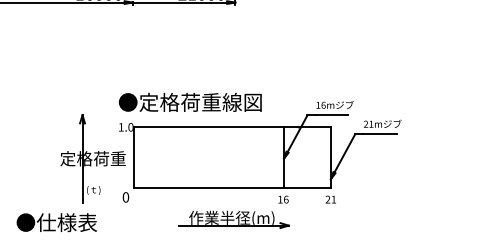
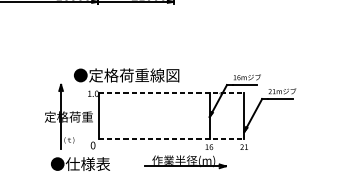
text: (189, 101) -> (125, 74), moved
line: (232, 126) -> (171, 93), solid -> dashed
line: (232, 188) -> (171, 138), solid -> dashed
part: (233, 219) -> (184, 161), moved
text: (56, 222) -> (80, 164), moved

